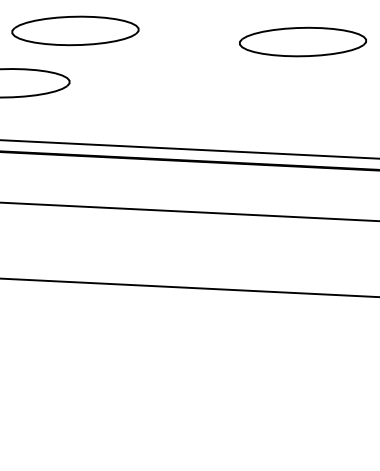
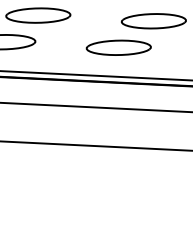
part: (233, 93) -> (118, 47), added

